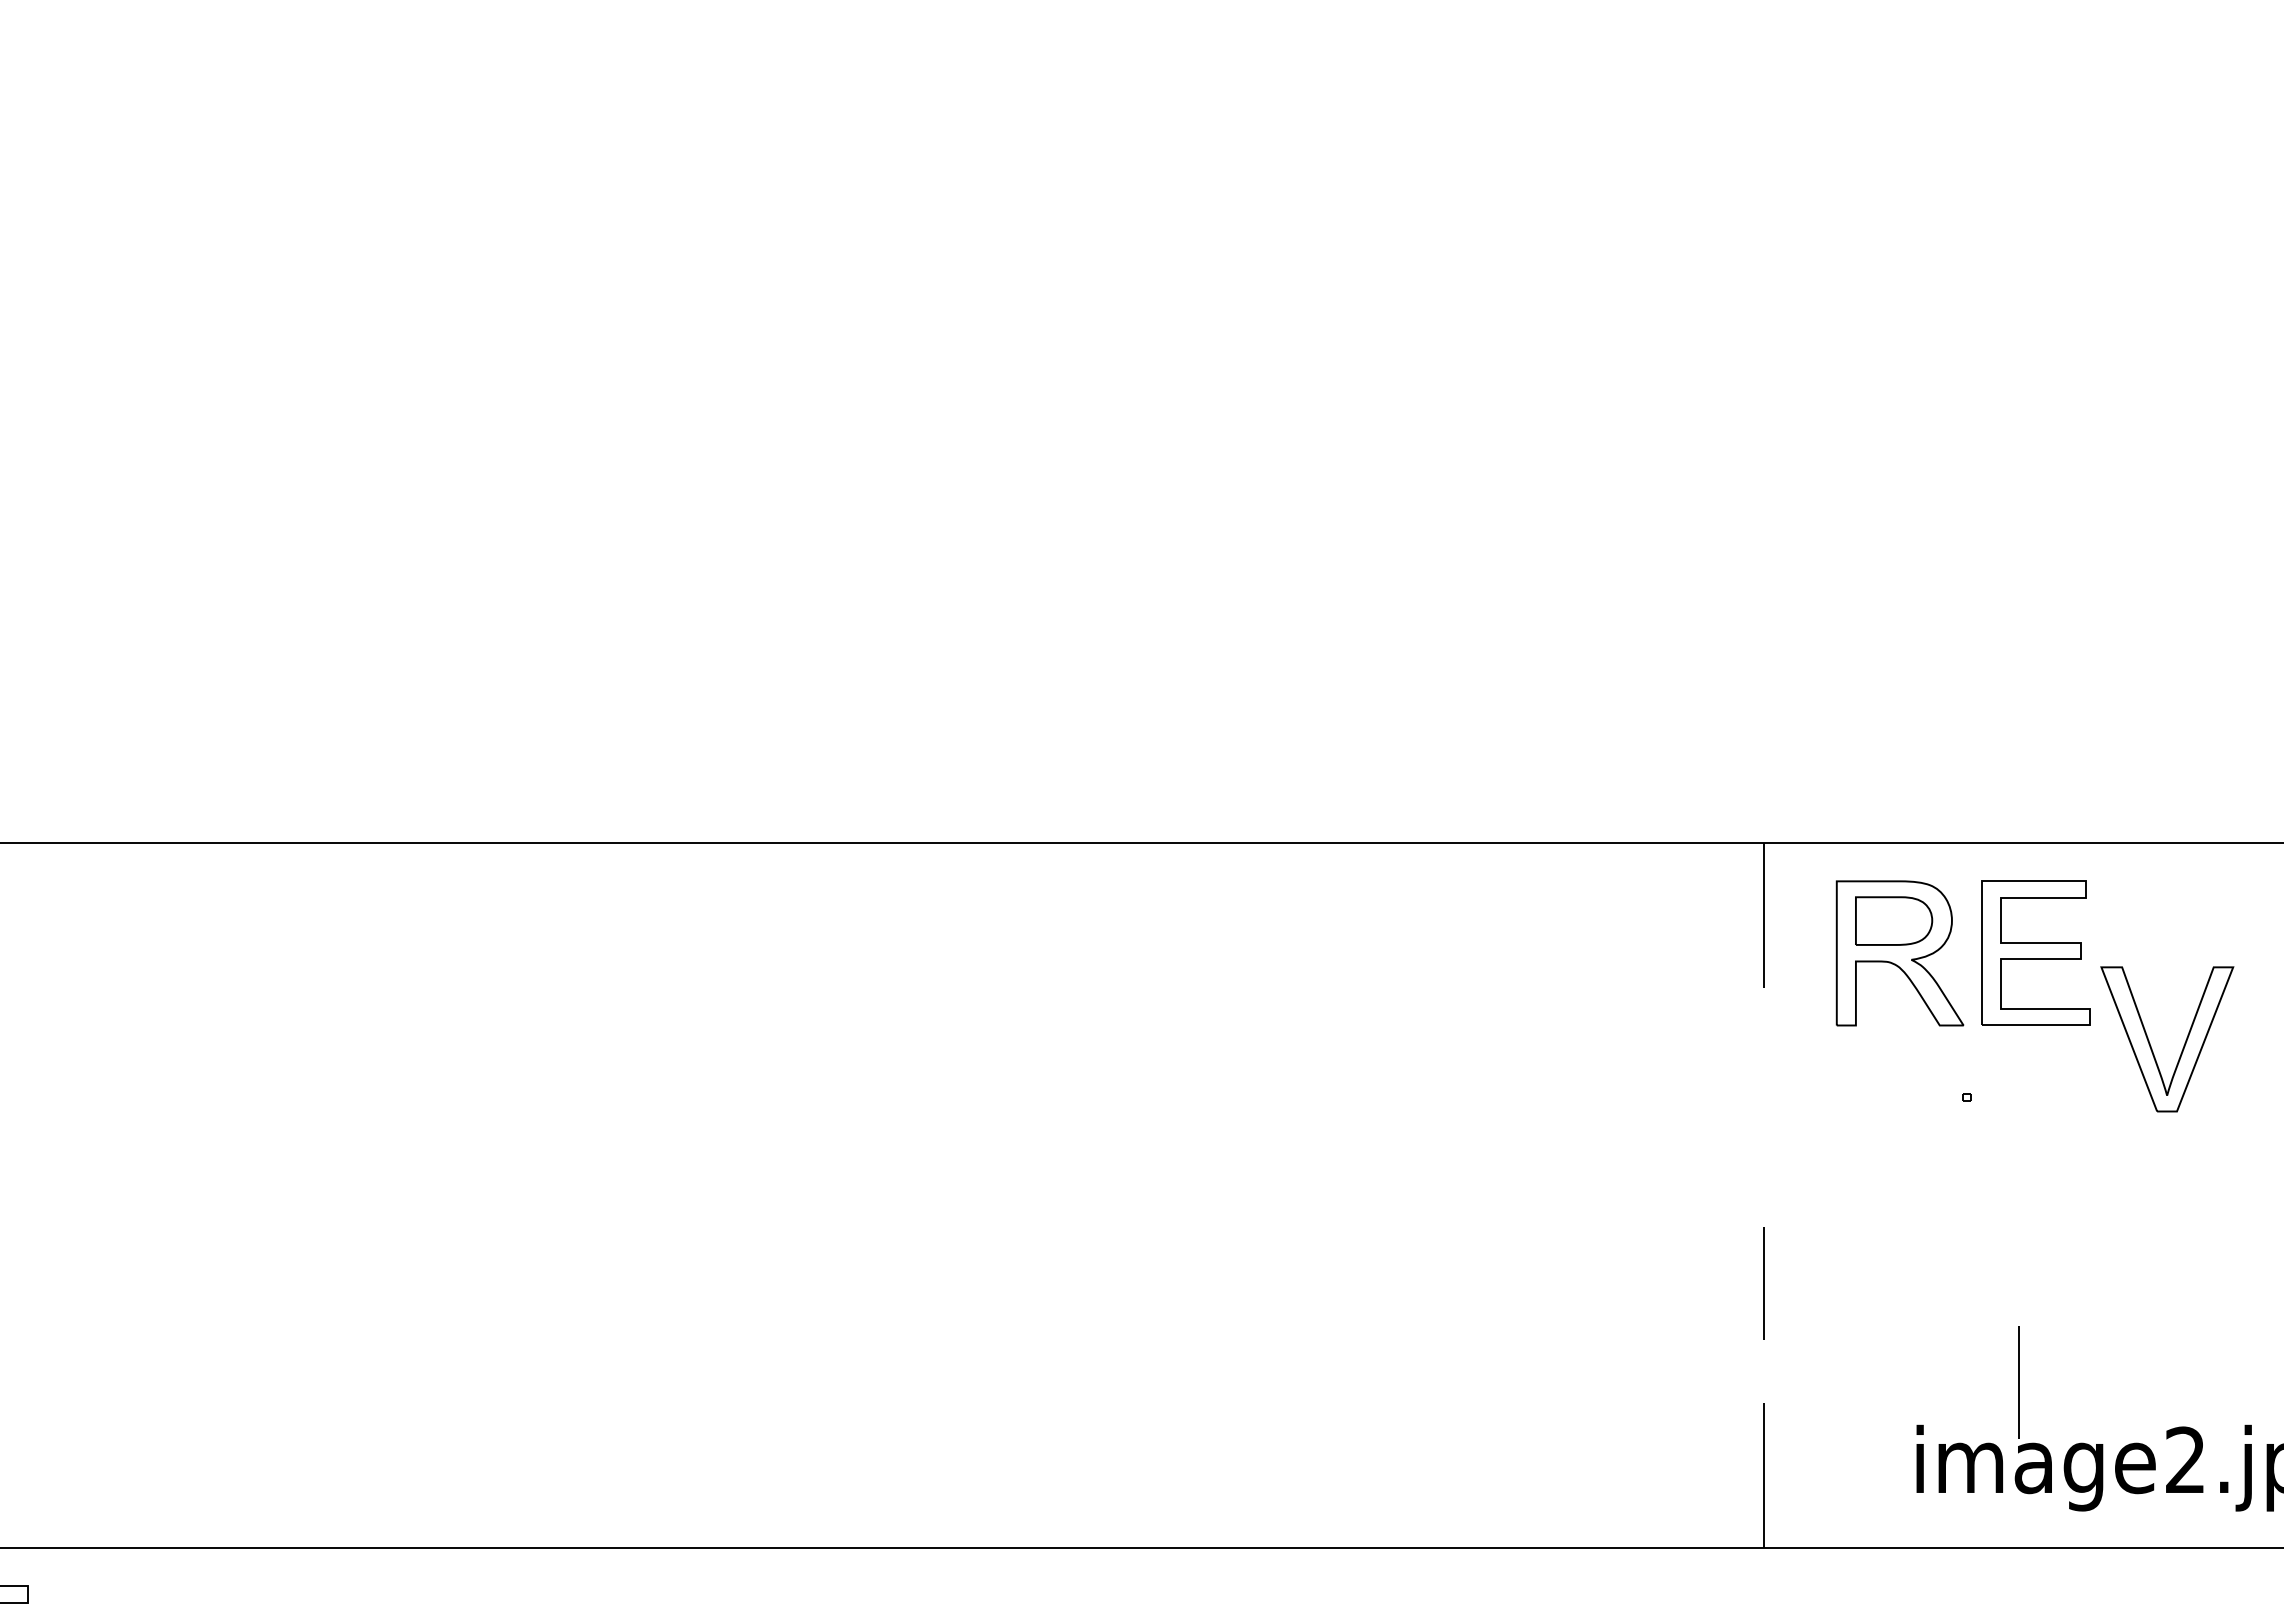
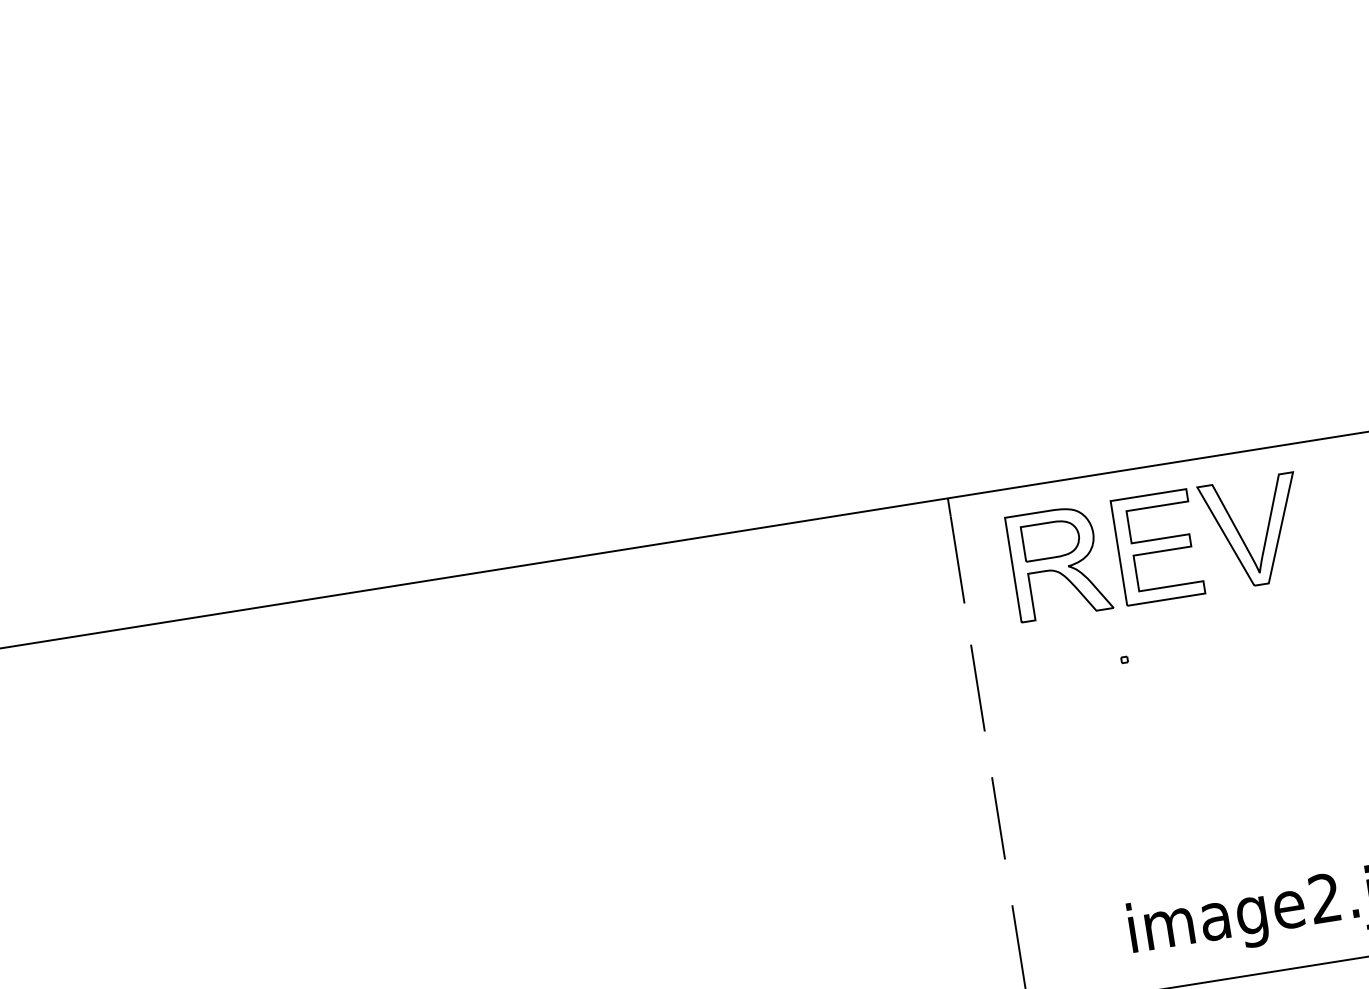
part: (2183, 1045) -> (1265, 534), moved
line: (1763, 1103) -> (977, 687), added
line: (2018, 1382) -> (1194, 861), removed

